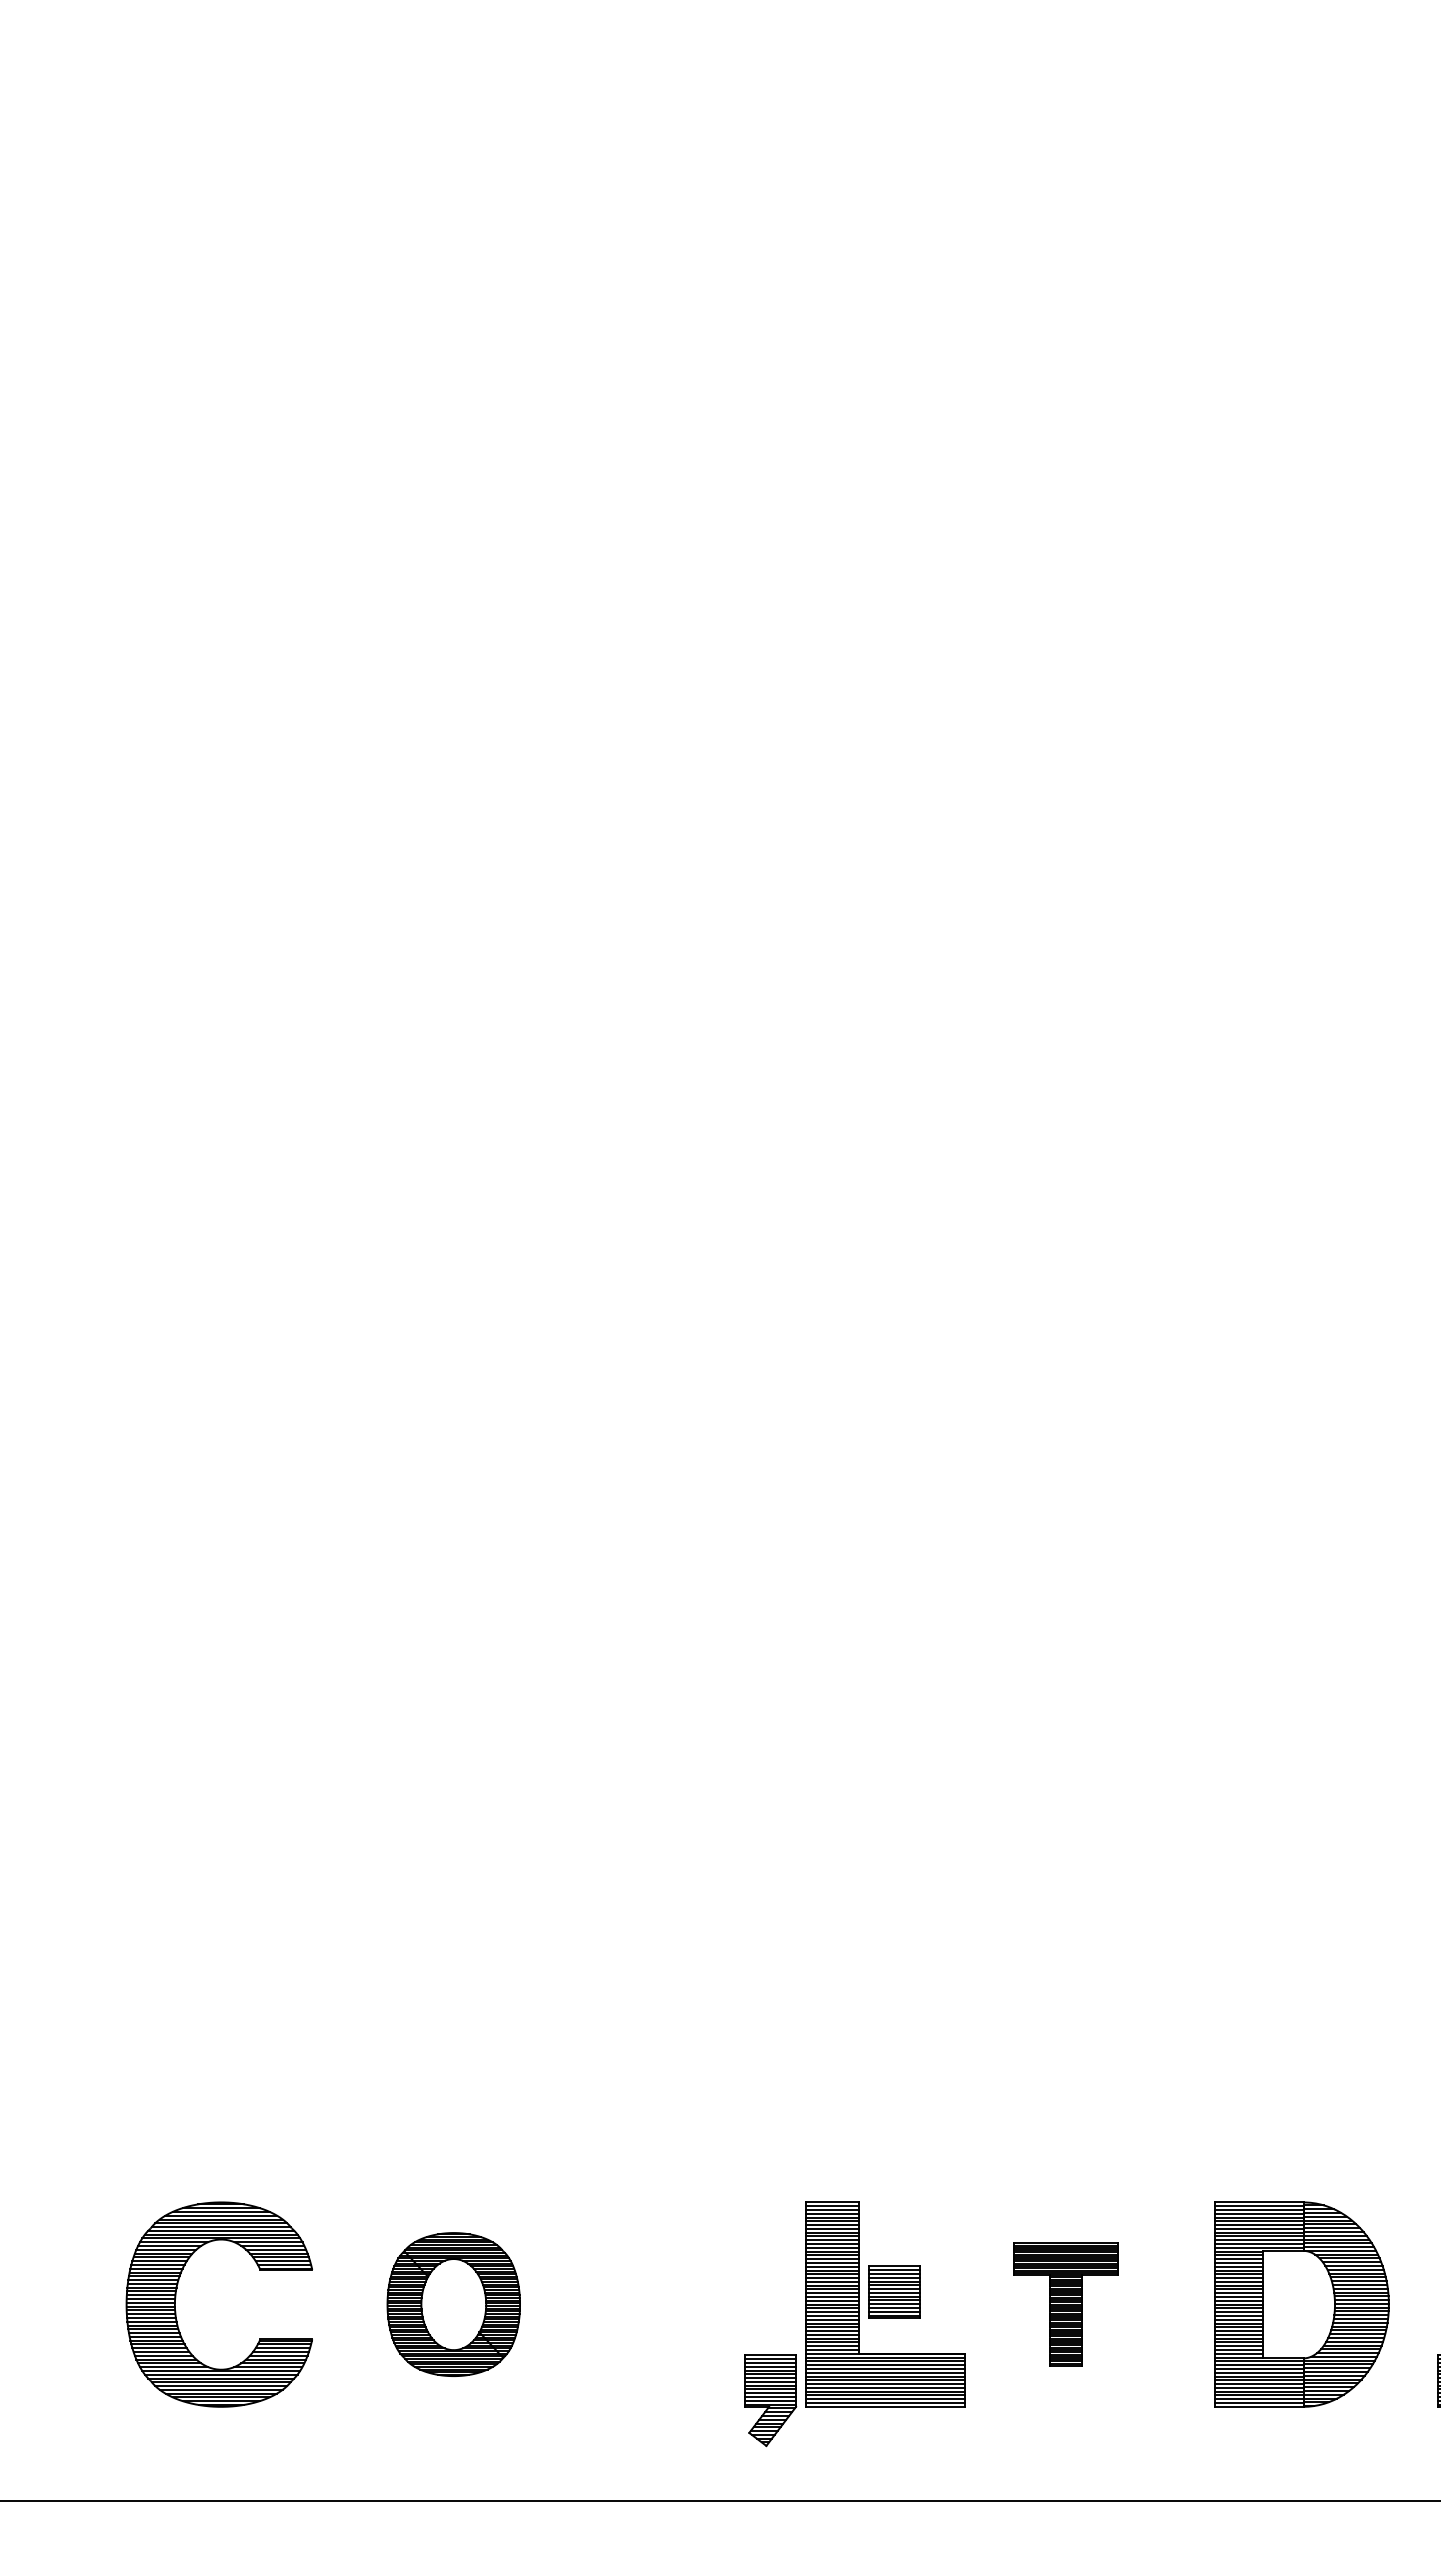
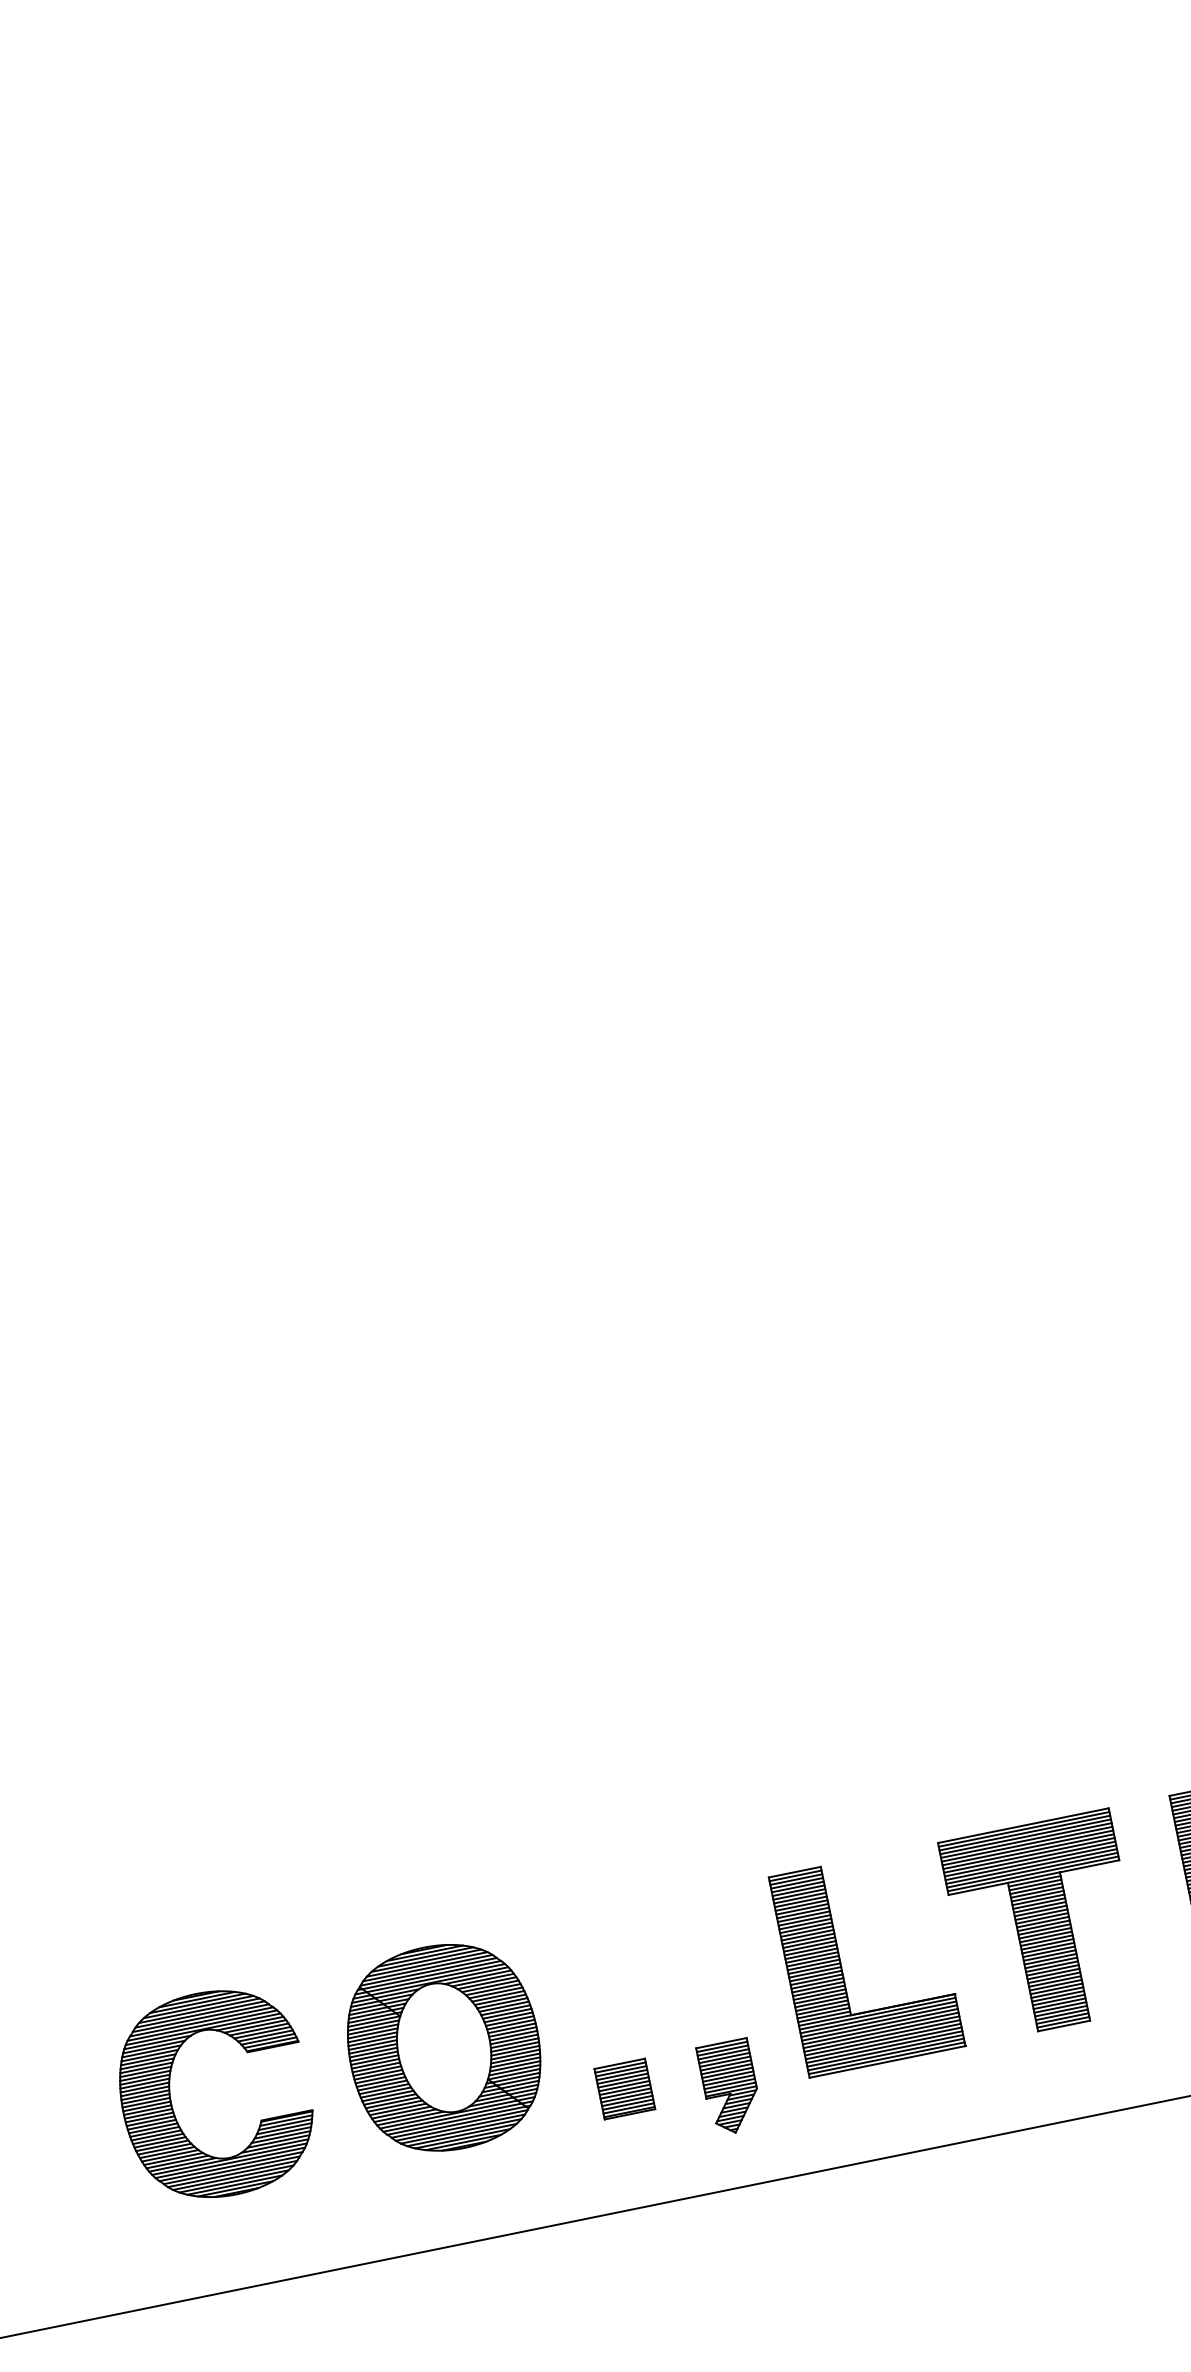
part: (894, 2291) -> (624, 2088), moved
part: (453, 2304) -> (443, 2047), size x1.43
part: (1065, 2304) -> (1043, 1925), size x1.67
part: (770, 2400) -> (730, 2087), moved

